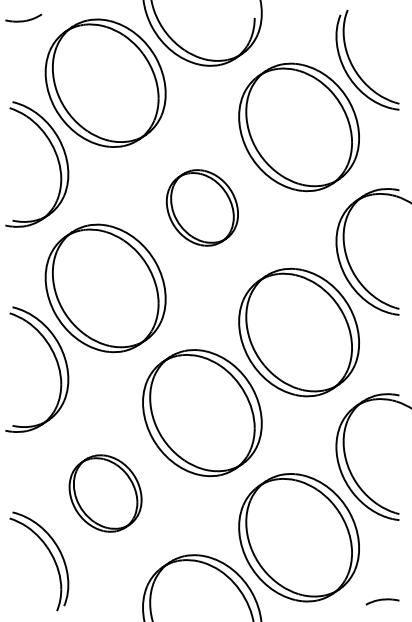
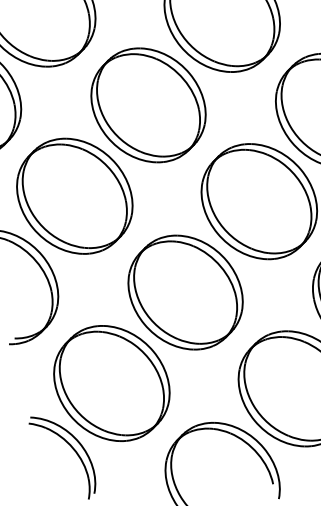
part: (202, 207) -> (148, 104), size x1.67
part: (105, 493) -> (111, 383), size x1.67

